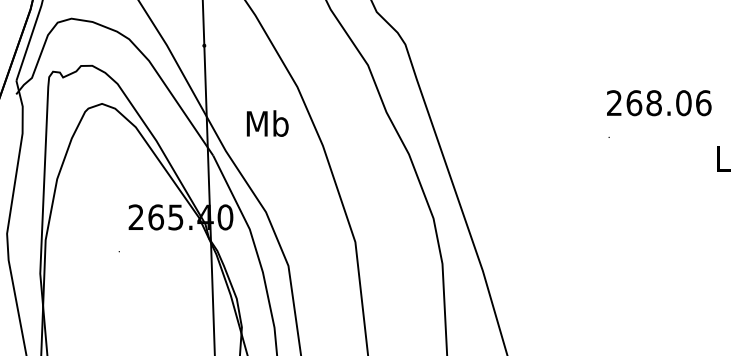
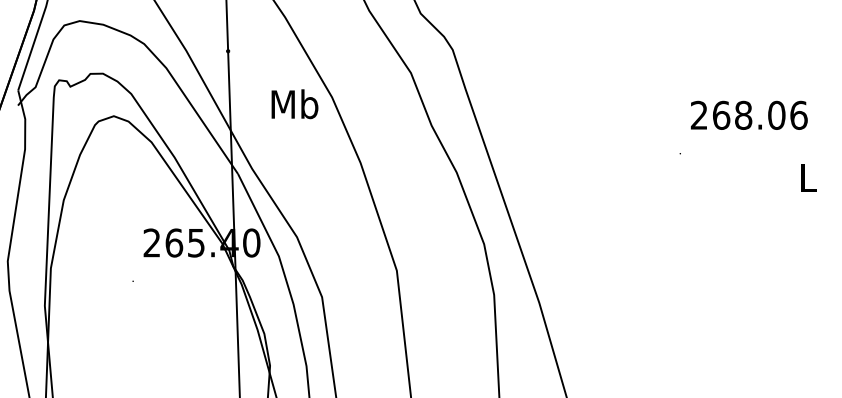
text: (659, 102) -> (749, 114), moved
text: (267, 123) -> (294, 104), moved

